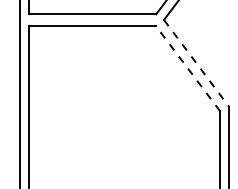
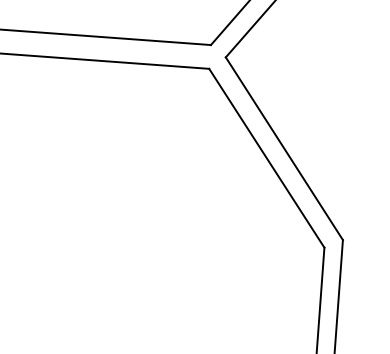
line: (196, 63) -> (284, 148), dashed -> solid
line: (187, 68) -> (265, 157), dashed -> solid

